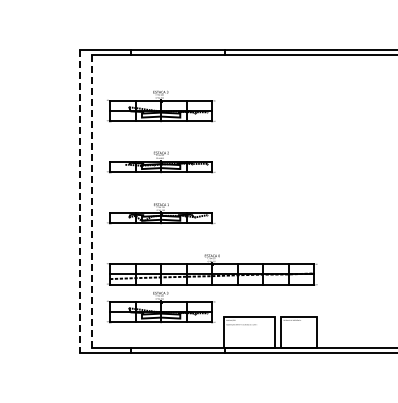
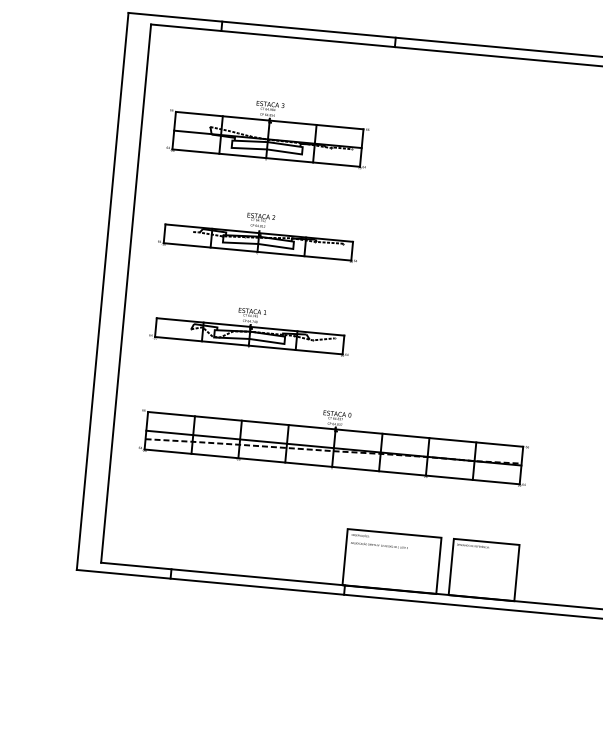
line: (79, 201) -> (102, 291), dashed -> solid
line: (92, 201) -> (126, 293), dashed -> solid
part: (161, 307) -> (235, 500), removed

